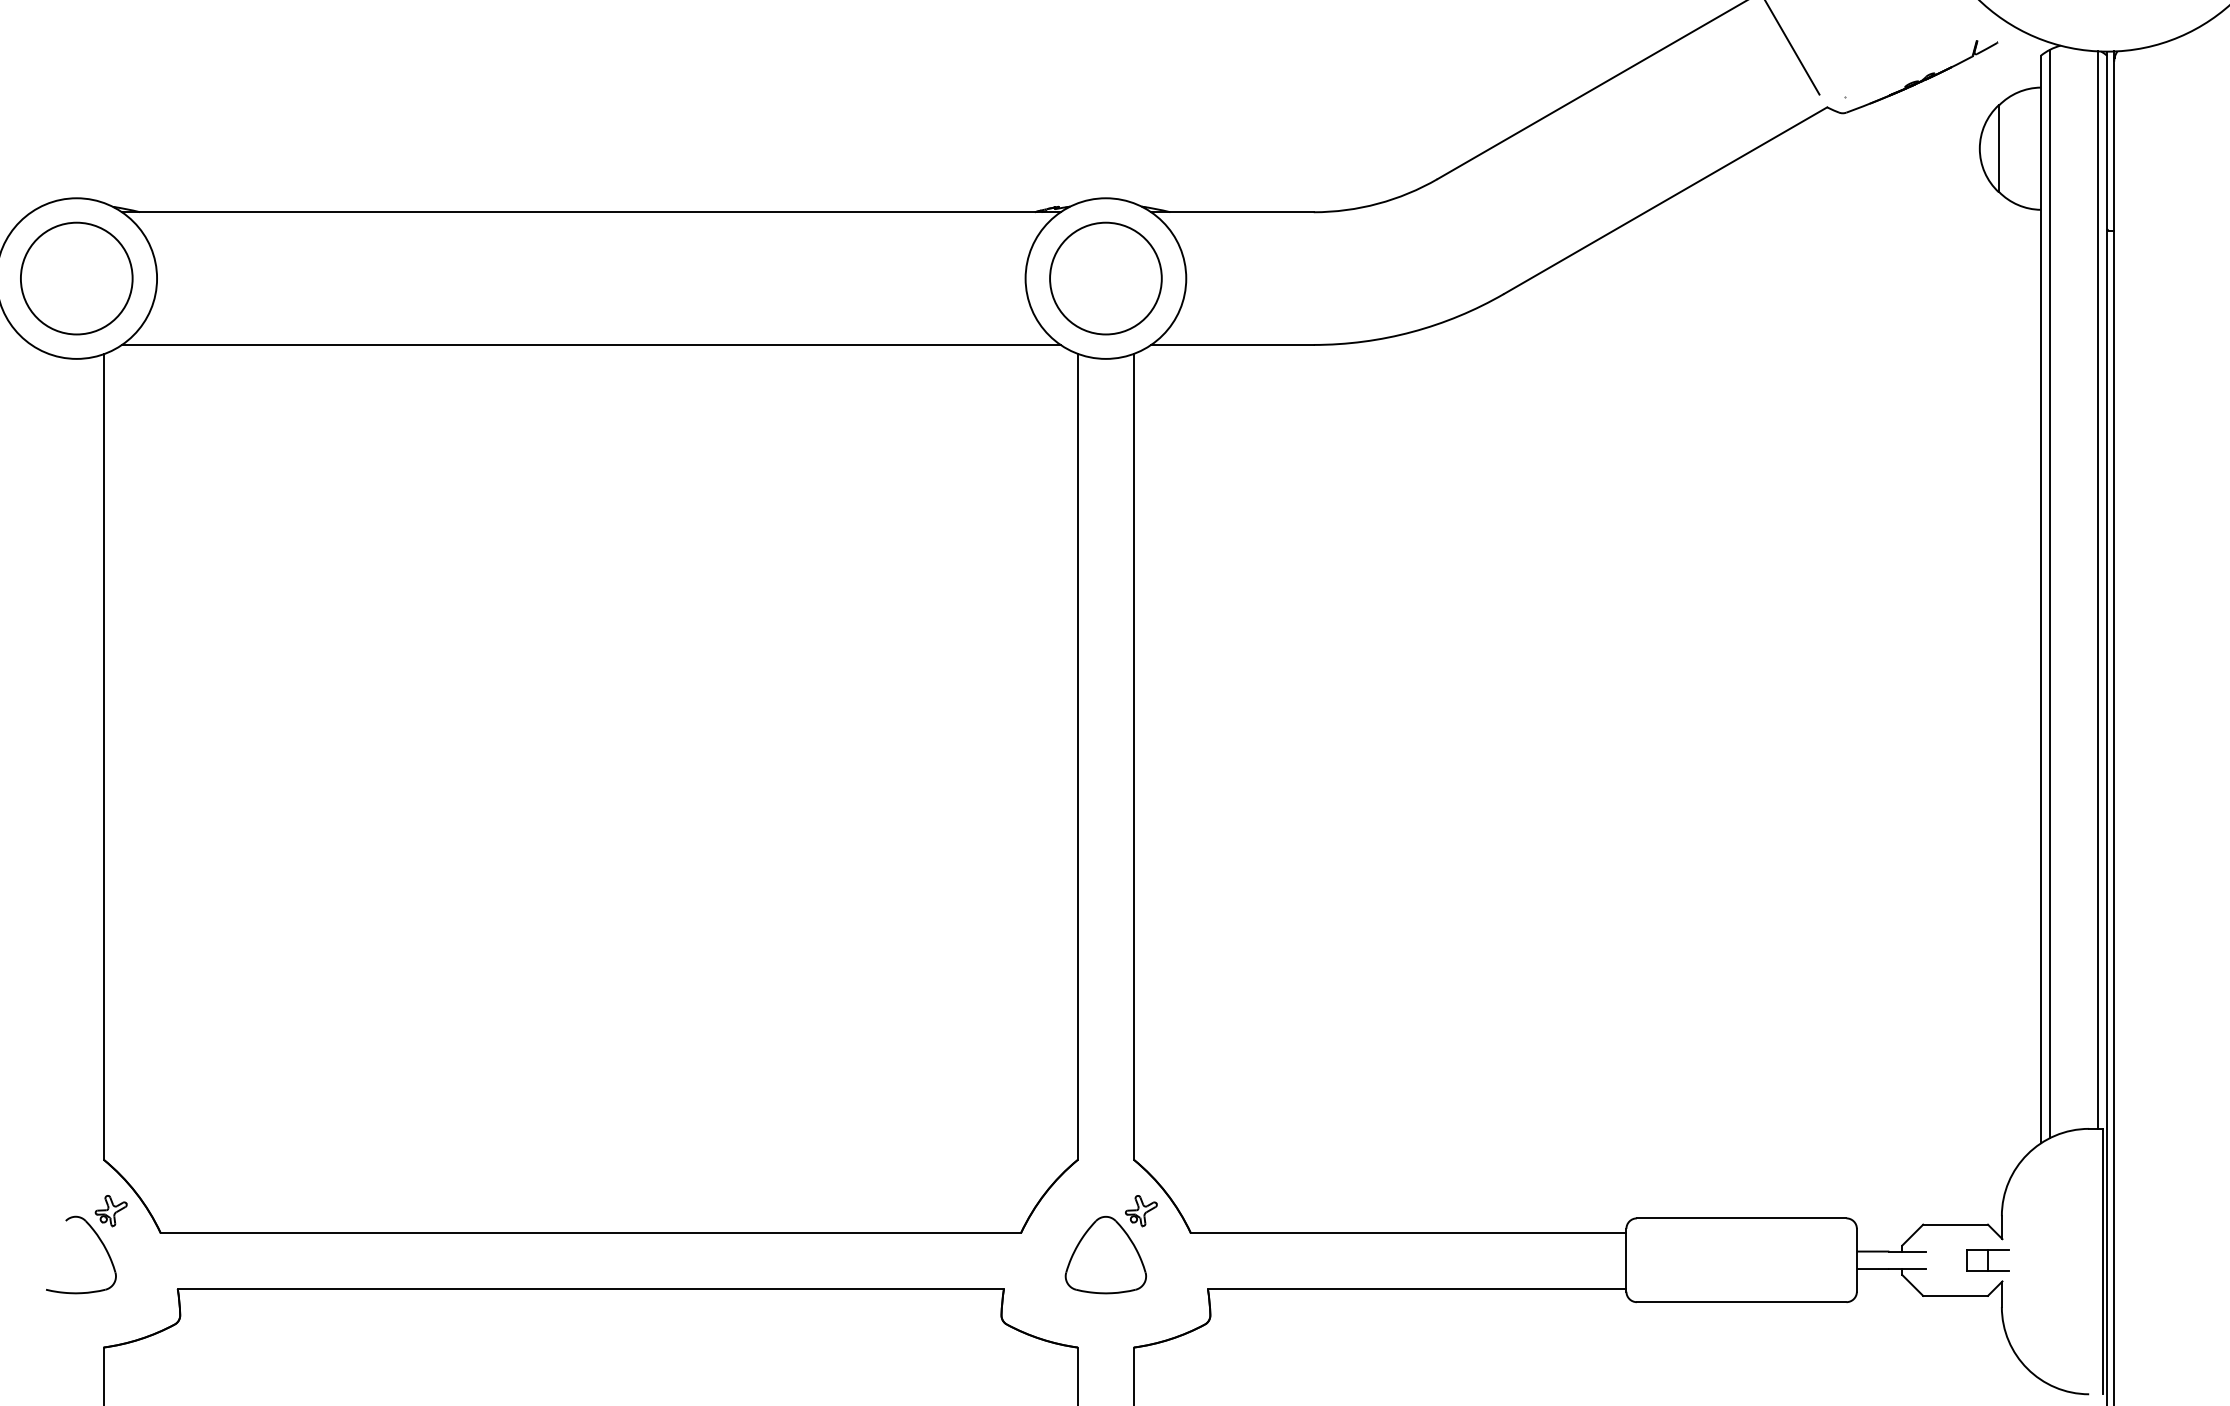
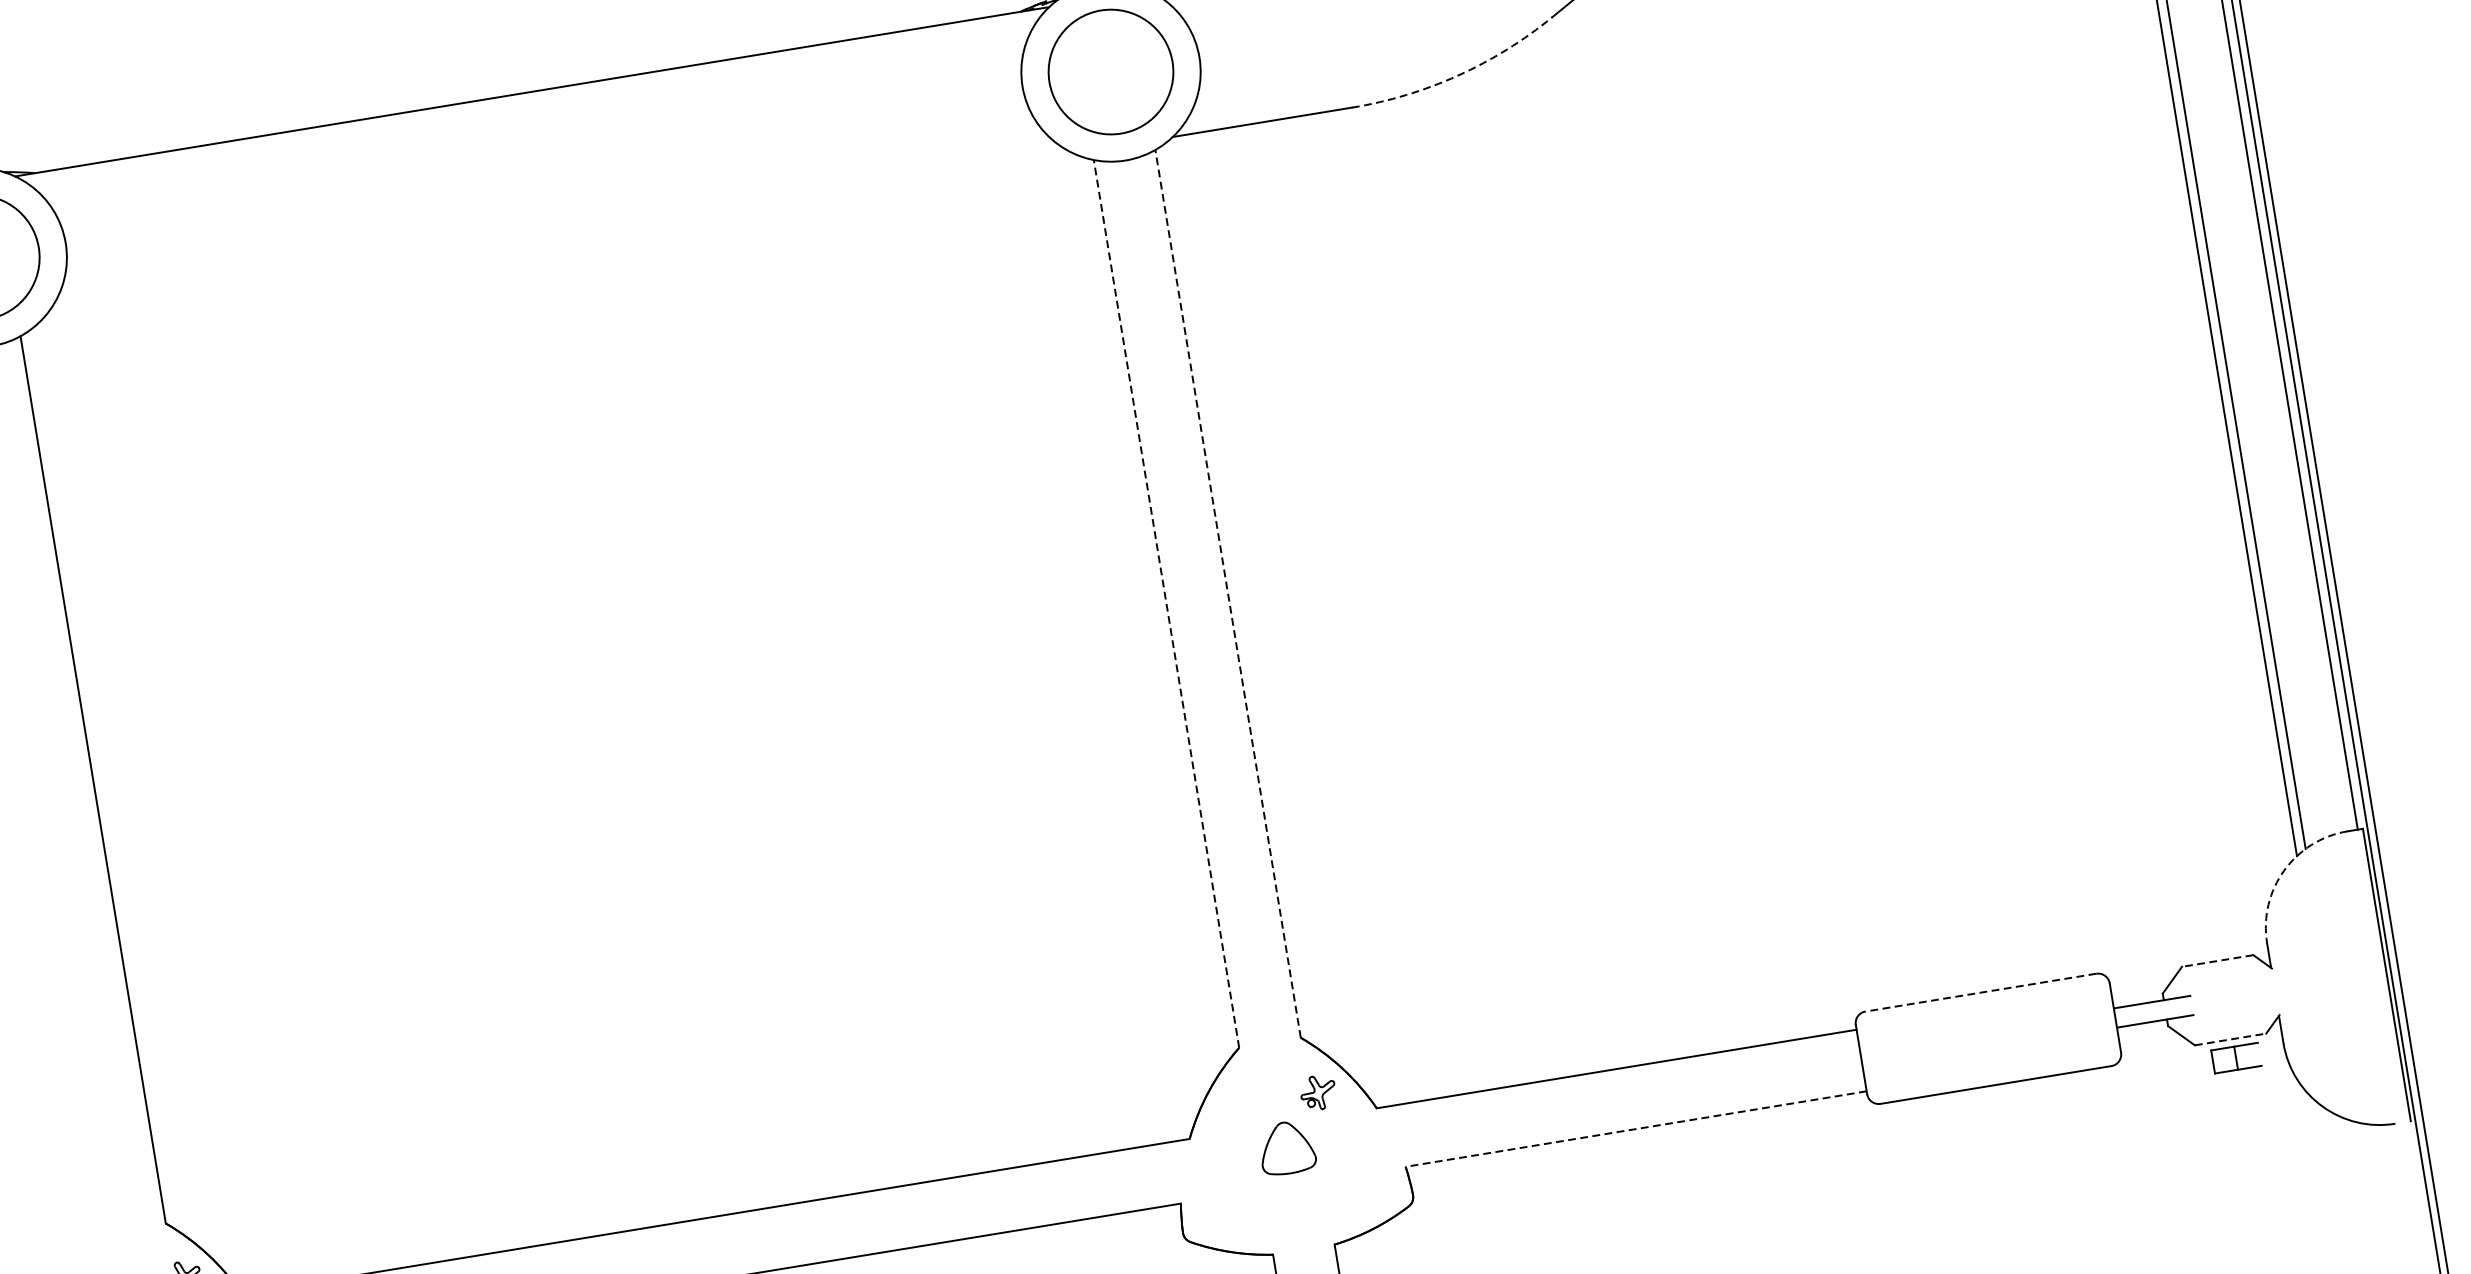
arc: (1412, 331) -> (1458, 75), solid -> dashed
line: (591, 344) -> (556, 237), removed
line: (1078, 756) -> (1167, 603), solid -> dashed
line: (1133, 756) -> (1227, 593), solid -> dashed
arc: (2027, 1154) -> (2284, 870), solid -> dashed
line: (1741, 1218) -> (1980, 992), solid -> dashed
line: (1955, 1224) -> (2217, 960), solid -> dashed
part: (1105, 1255) -> (1286, 1148), size x0.6
part: (1987, 1260) -> (2235, 1058), moved
line: (1416, 1289) -> (1635, 1129), solid -> dashed
line: (1956, 1295) -> (2231, 1038), solid -> dashed

